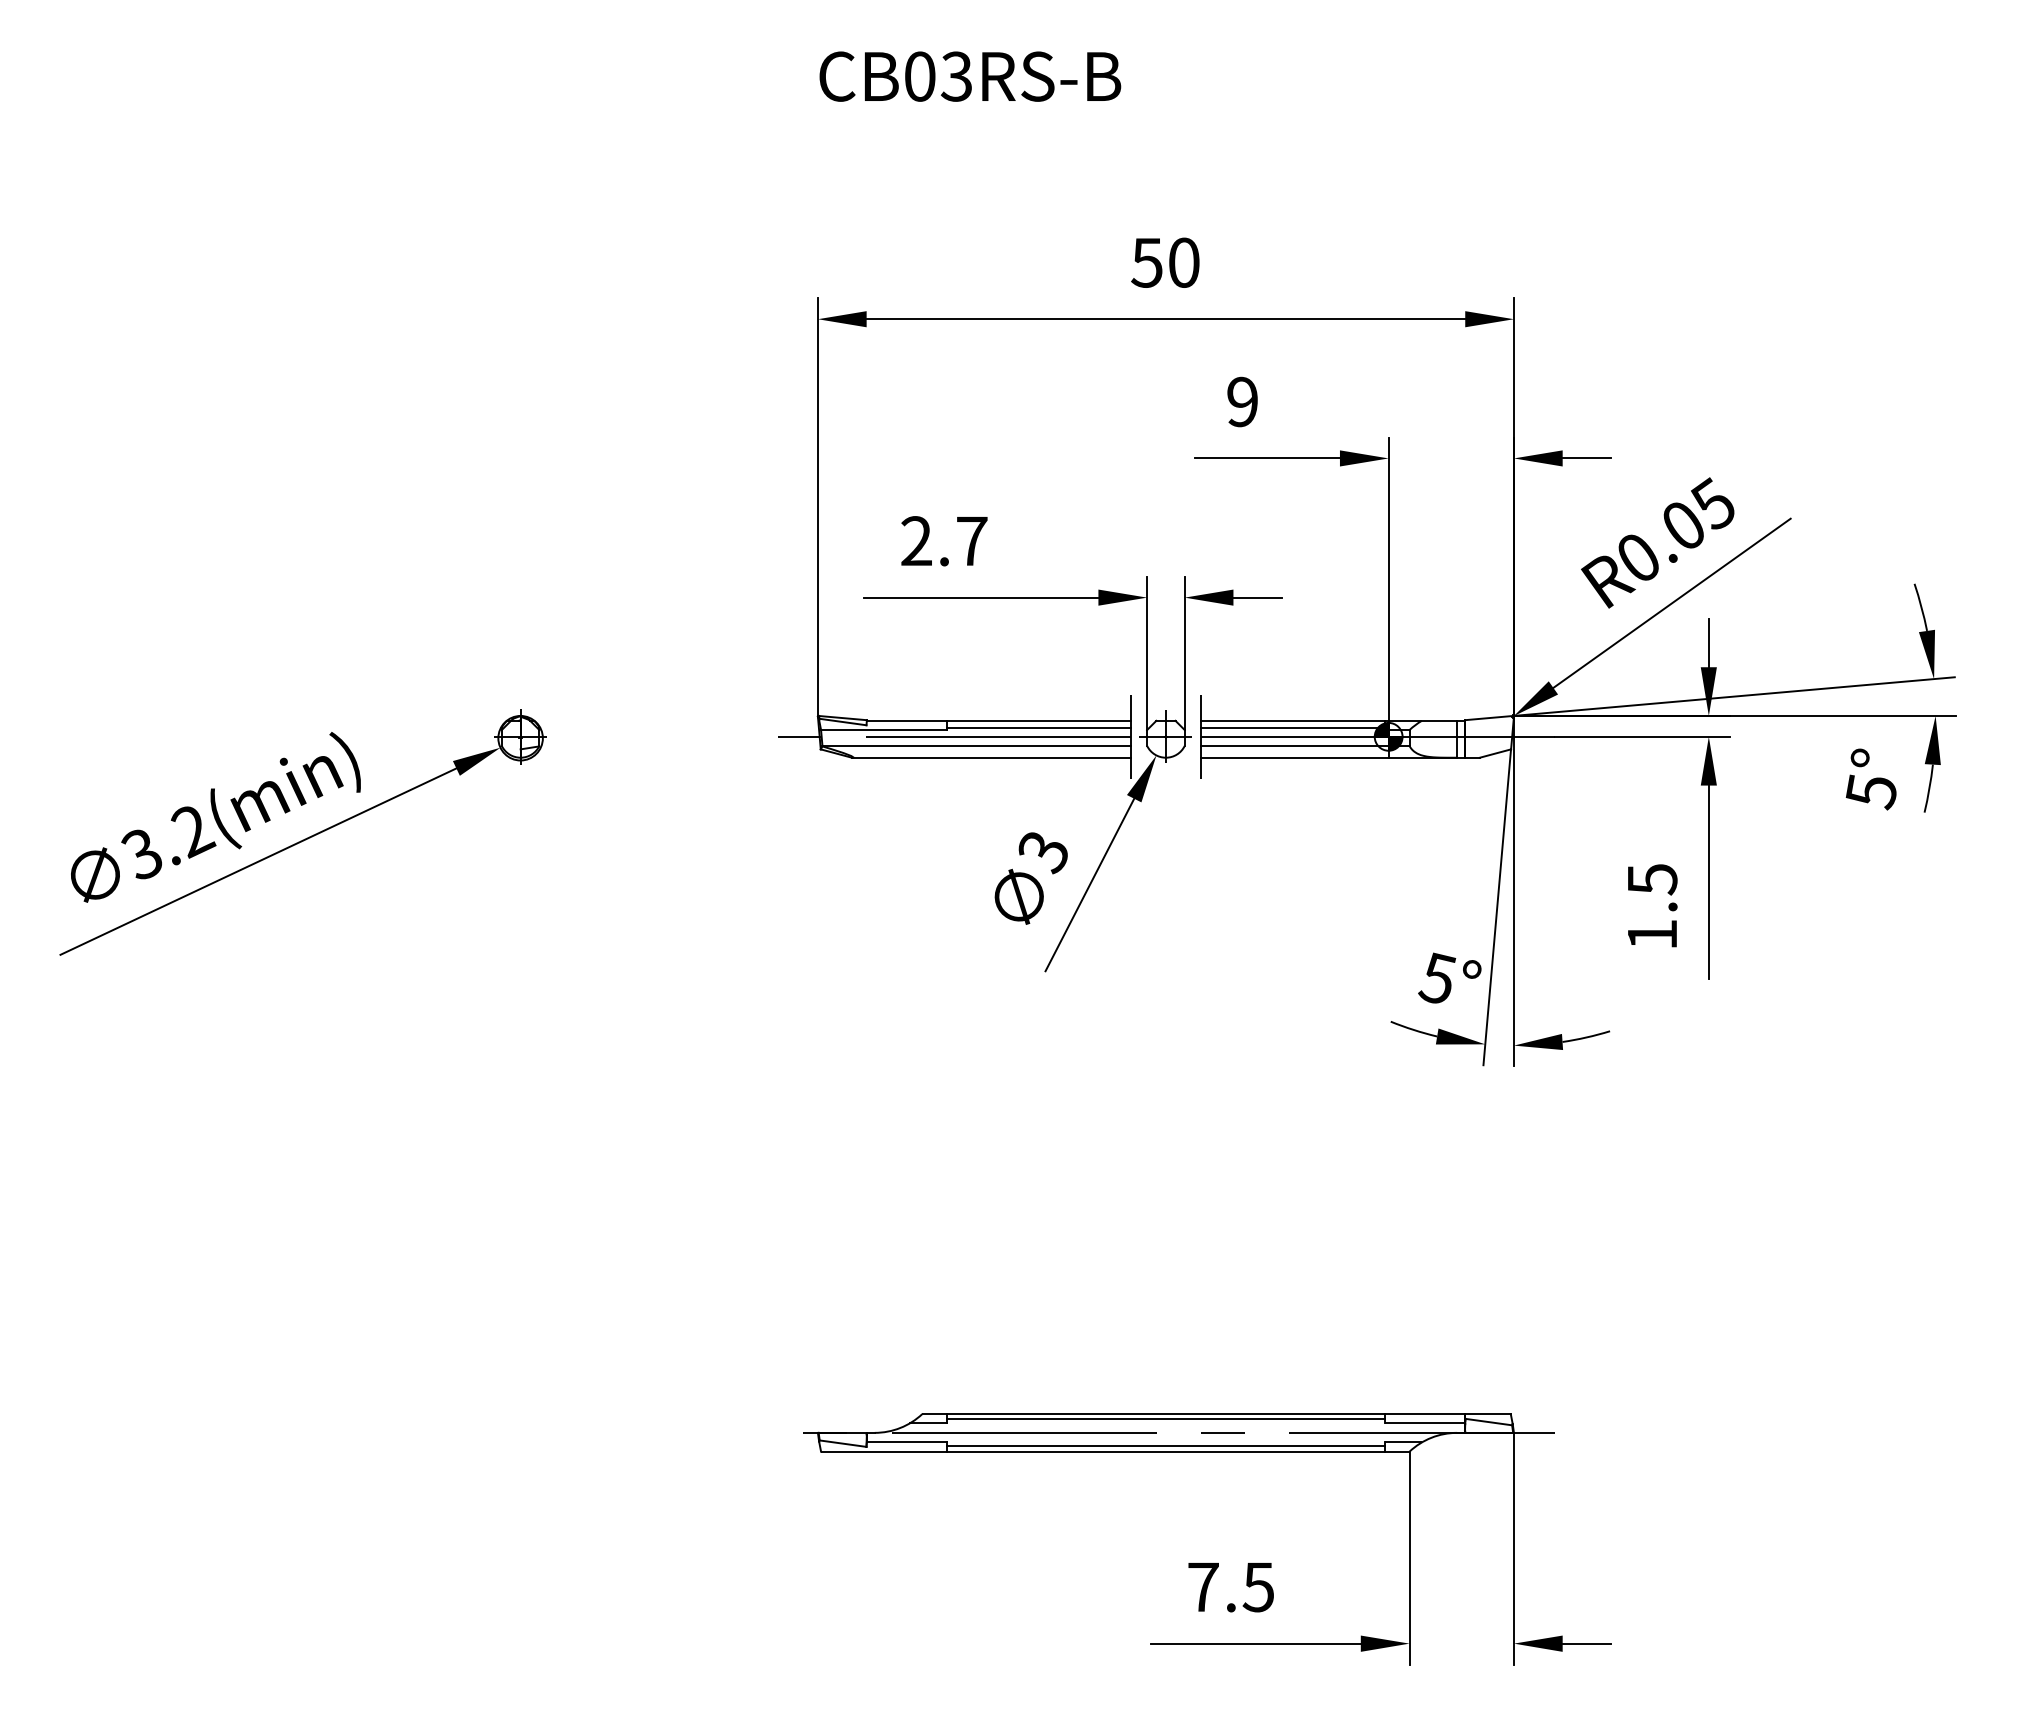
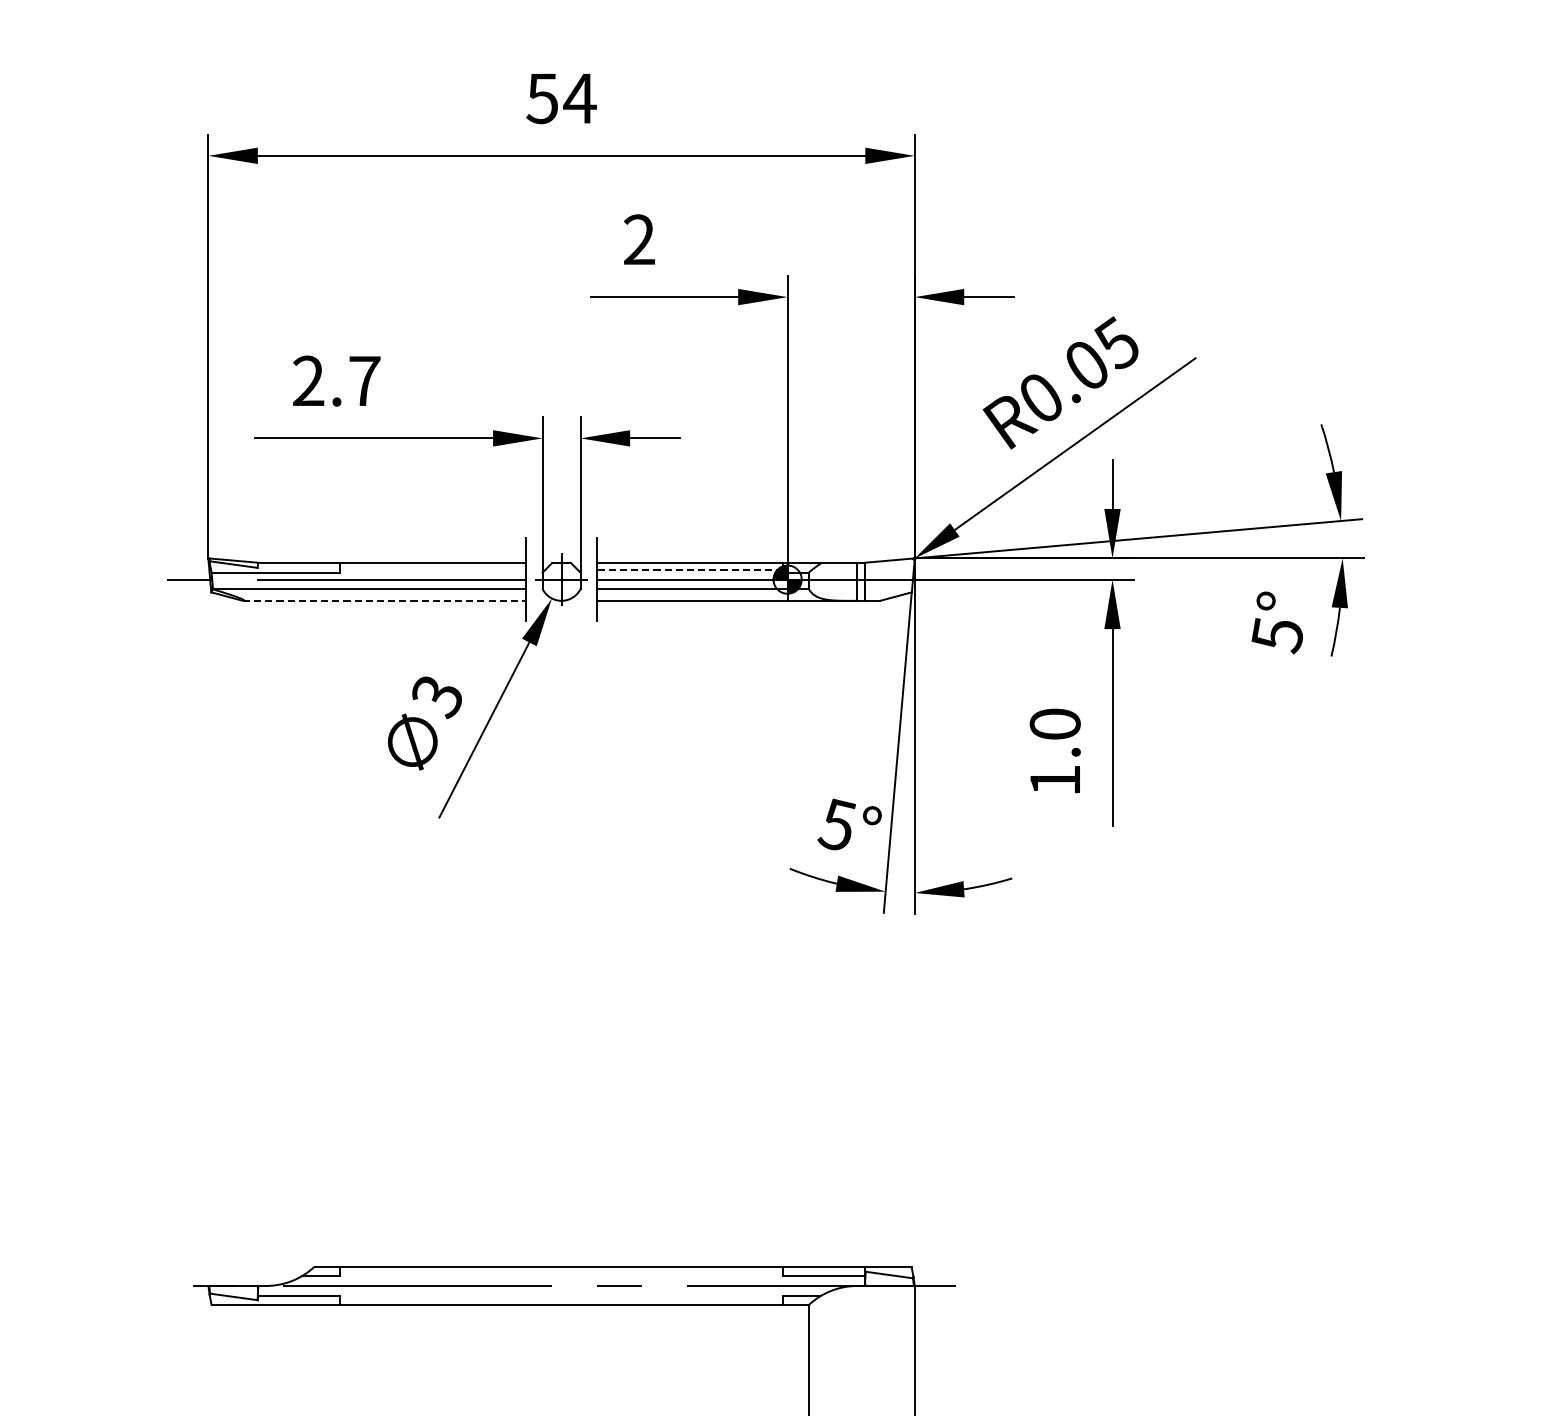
text: (1183, 262) -> (579, 98), 50 -> 54
text: (1242, 402) -> (639, 240), 9 -> 2
line: (1039, 727) -> (433, 570), removed
line: (1292, 727) -> (690, 570), solid -> dashed
line: (991, 757) -> (384, 600), solid -> dashed
text: (1652, 879) -> (1055, 724), 1.5 -> 1.0
line: (1165, 1419) -> (561, 1272), removed
line: (1165, 1446) -> (561, 1299), removed

